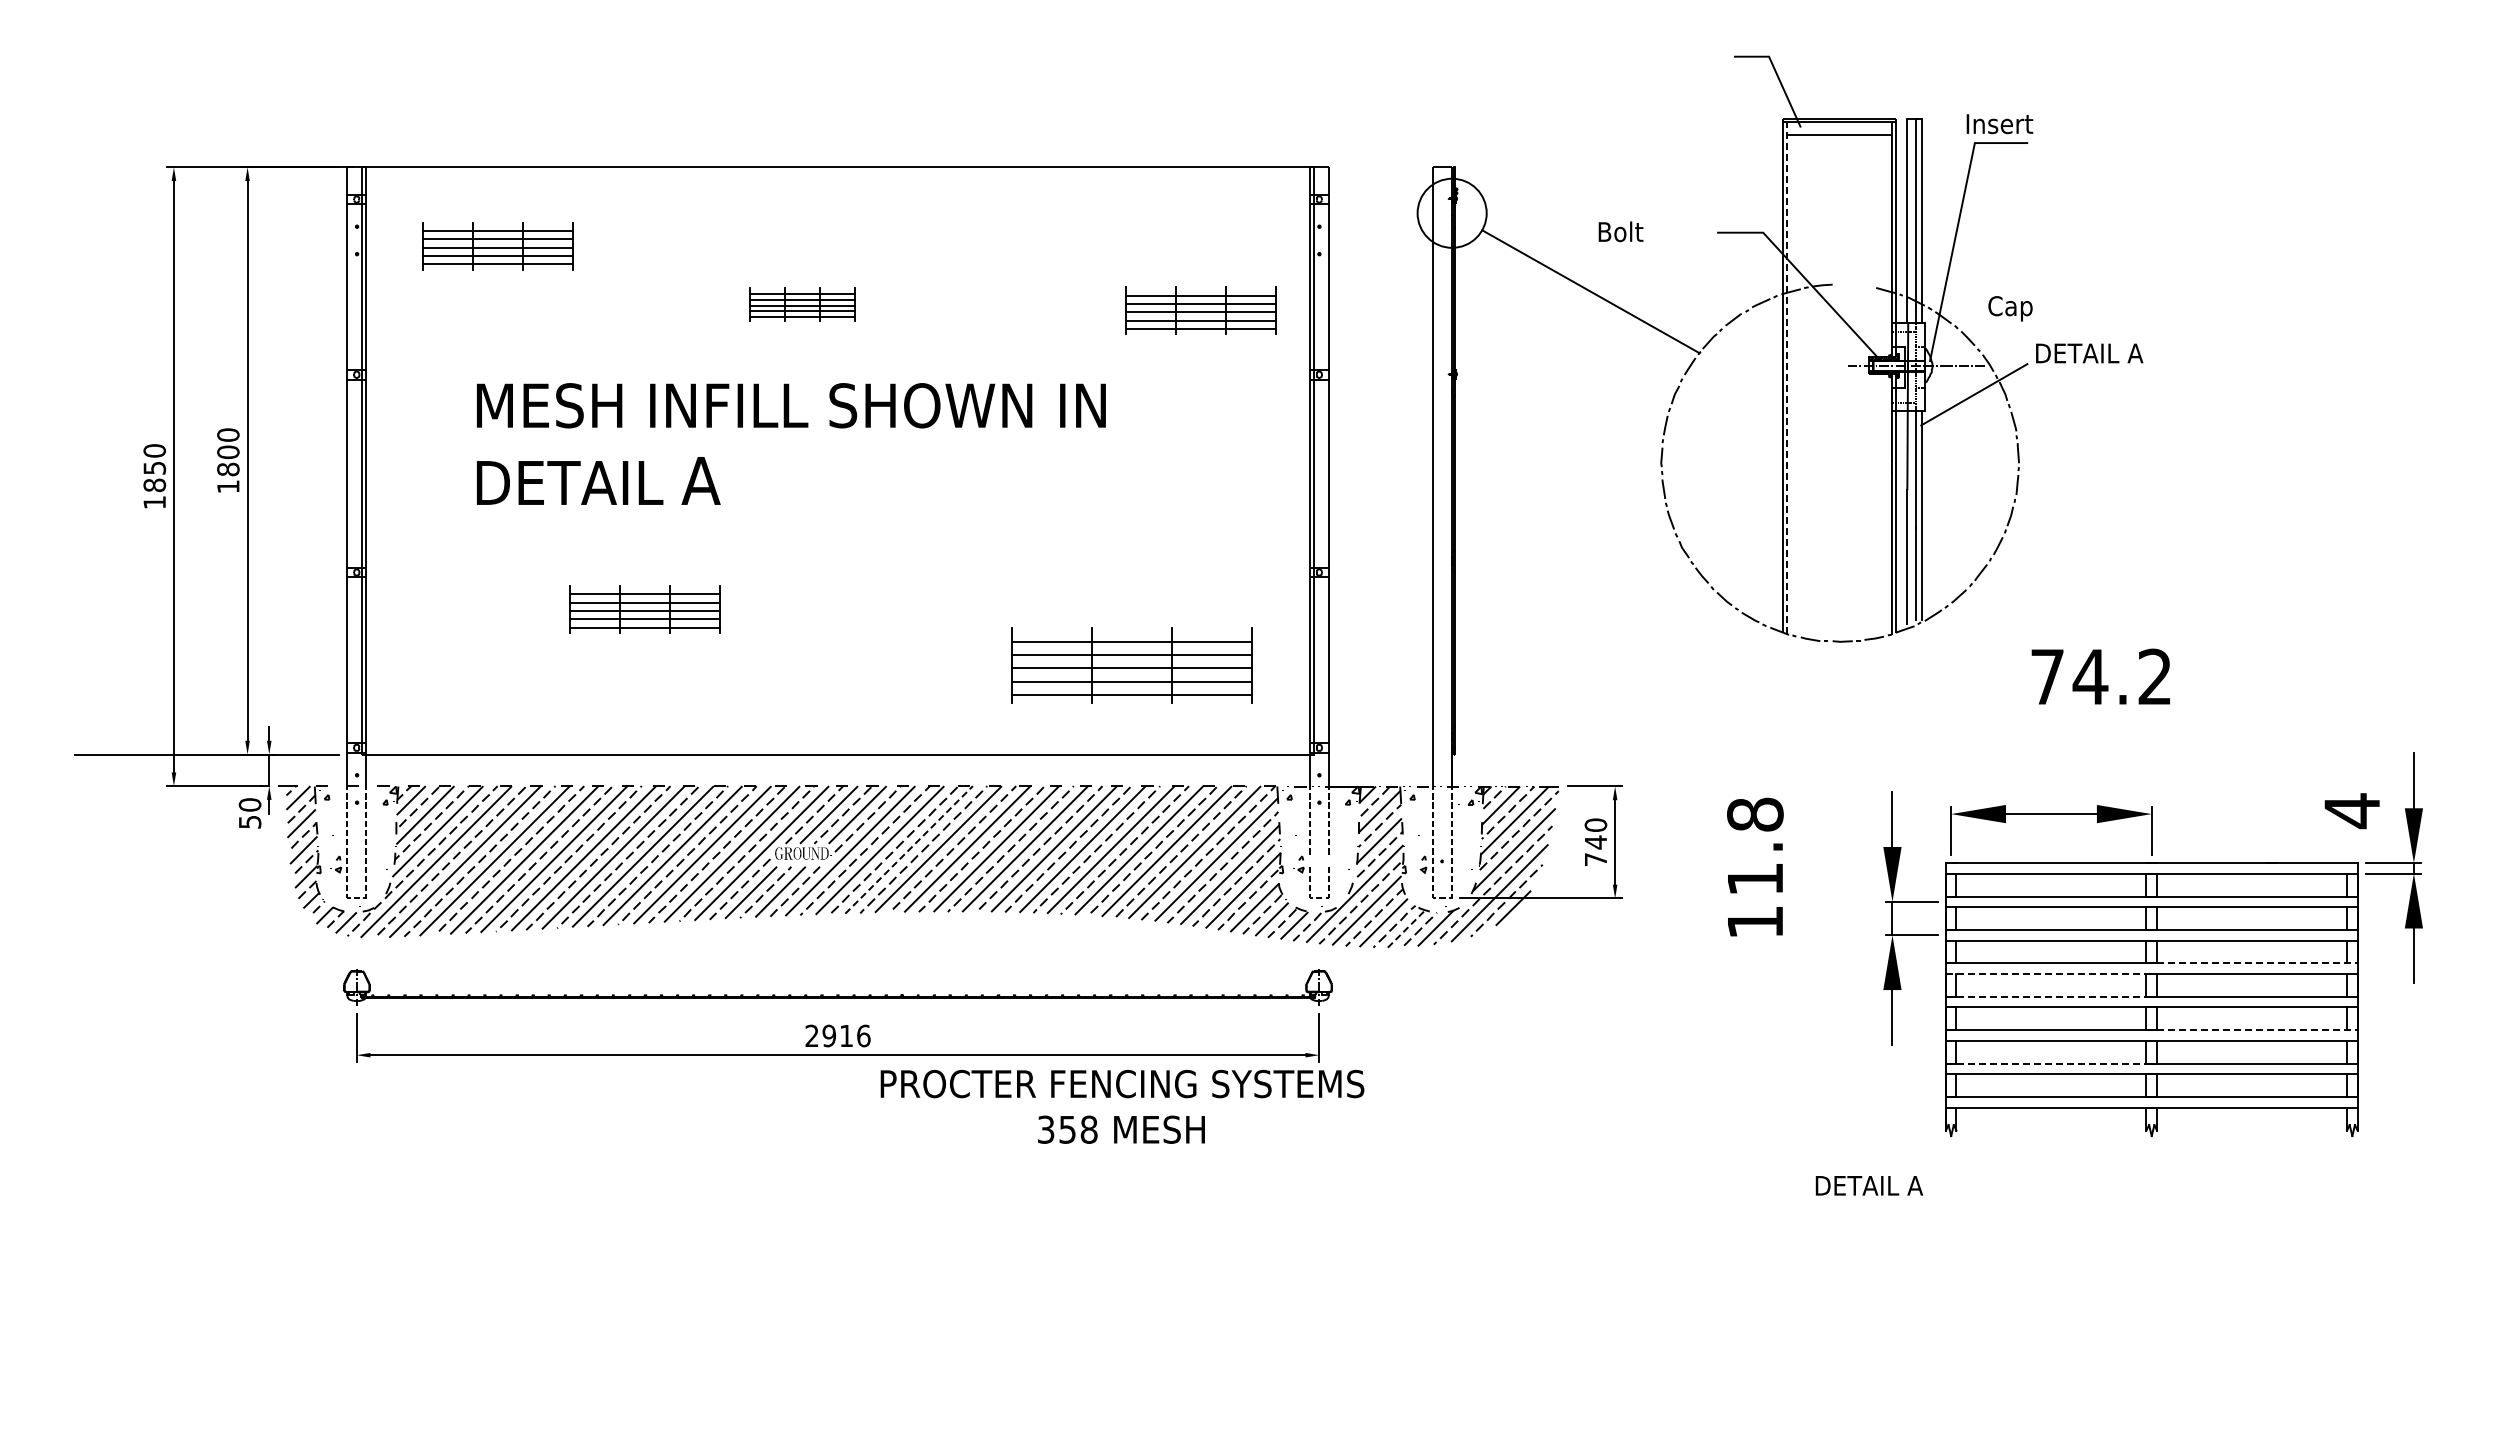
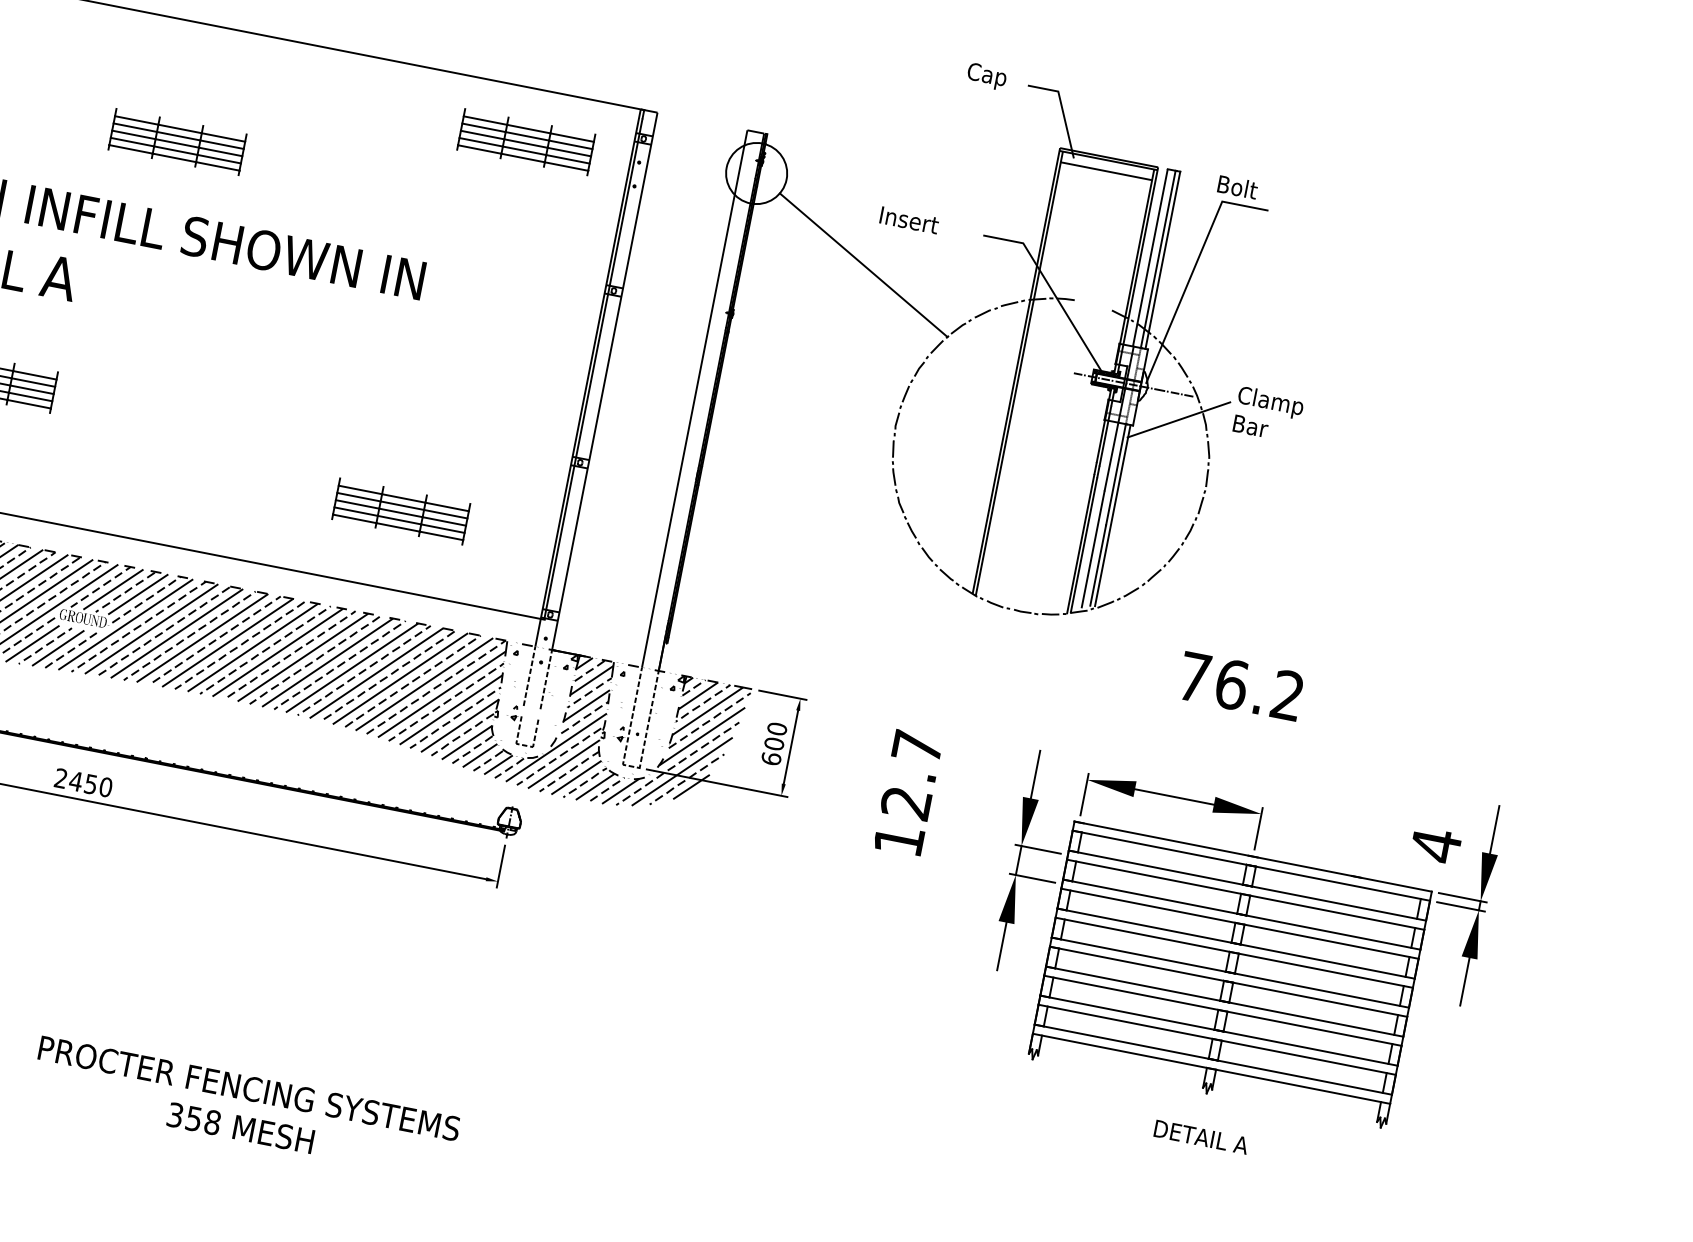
text: (2001, 123) -> (1248, 189), Insert -> Bolt
text: (1633, 231) -> (910, 220), Bolt -> Insert
part: (802, 304) -> (177, 142), size x1.43
text: (2010, 308) -> (986, 76), moved
part: (1200, 310) -> (526, 141), moved
text: (2089, 369) -> (1283, 417), DETAIL A -> Clamp Bar
line: (1787, 378) -> (1019, 373), dashed -> solid
part: (1130, 665) -> (400, 511), size x0.62
text: (2090, 676) -> (1231, 684), 74.2 -> 76.2
text: (1755, 846) -> (912, 774), 11.8 -> 12.7
line: (909, 849) -> (177, 633), dashed -> solid
text: (1595, 850) -> (772, 750), 740 -> 600
line: (1406, 928) -> (595, 786), dashed -> solid
line: (2252, 963) -> (1323, 960), dashed -> solid
line: (2051, 973) -> (1147, 935), dashed -> solid
line: (2051, 996) -> (1143, 955), dashed -> solid
line: (2252, 1030) -> (1312, 1019), dashed -> solid
text: (846, 1035) -> (91, 783), 2916 -> 2450
line: (2051, 1063) -> (1132, 1013), dashed -> solid
text: (1122, 1106) -> (245, 1108), moved
text: (1869, 1185) -> (1201, 1137), moved

